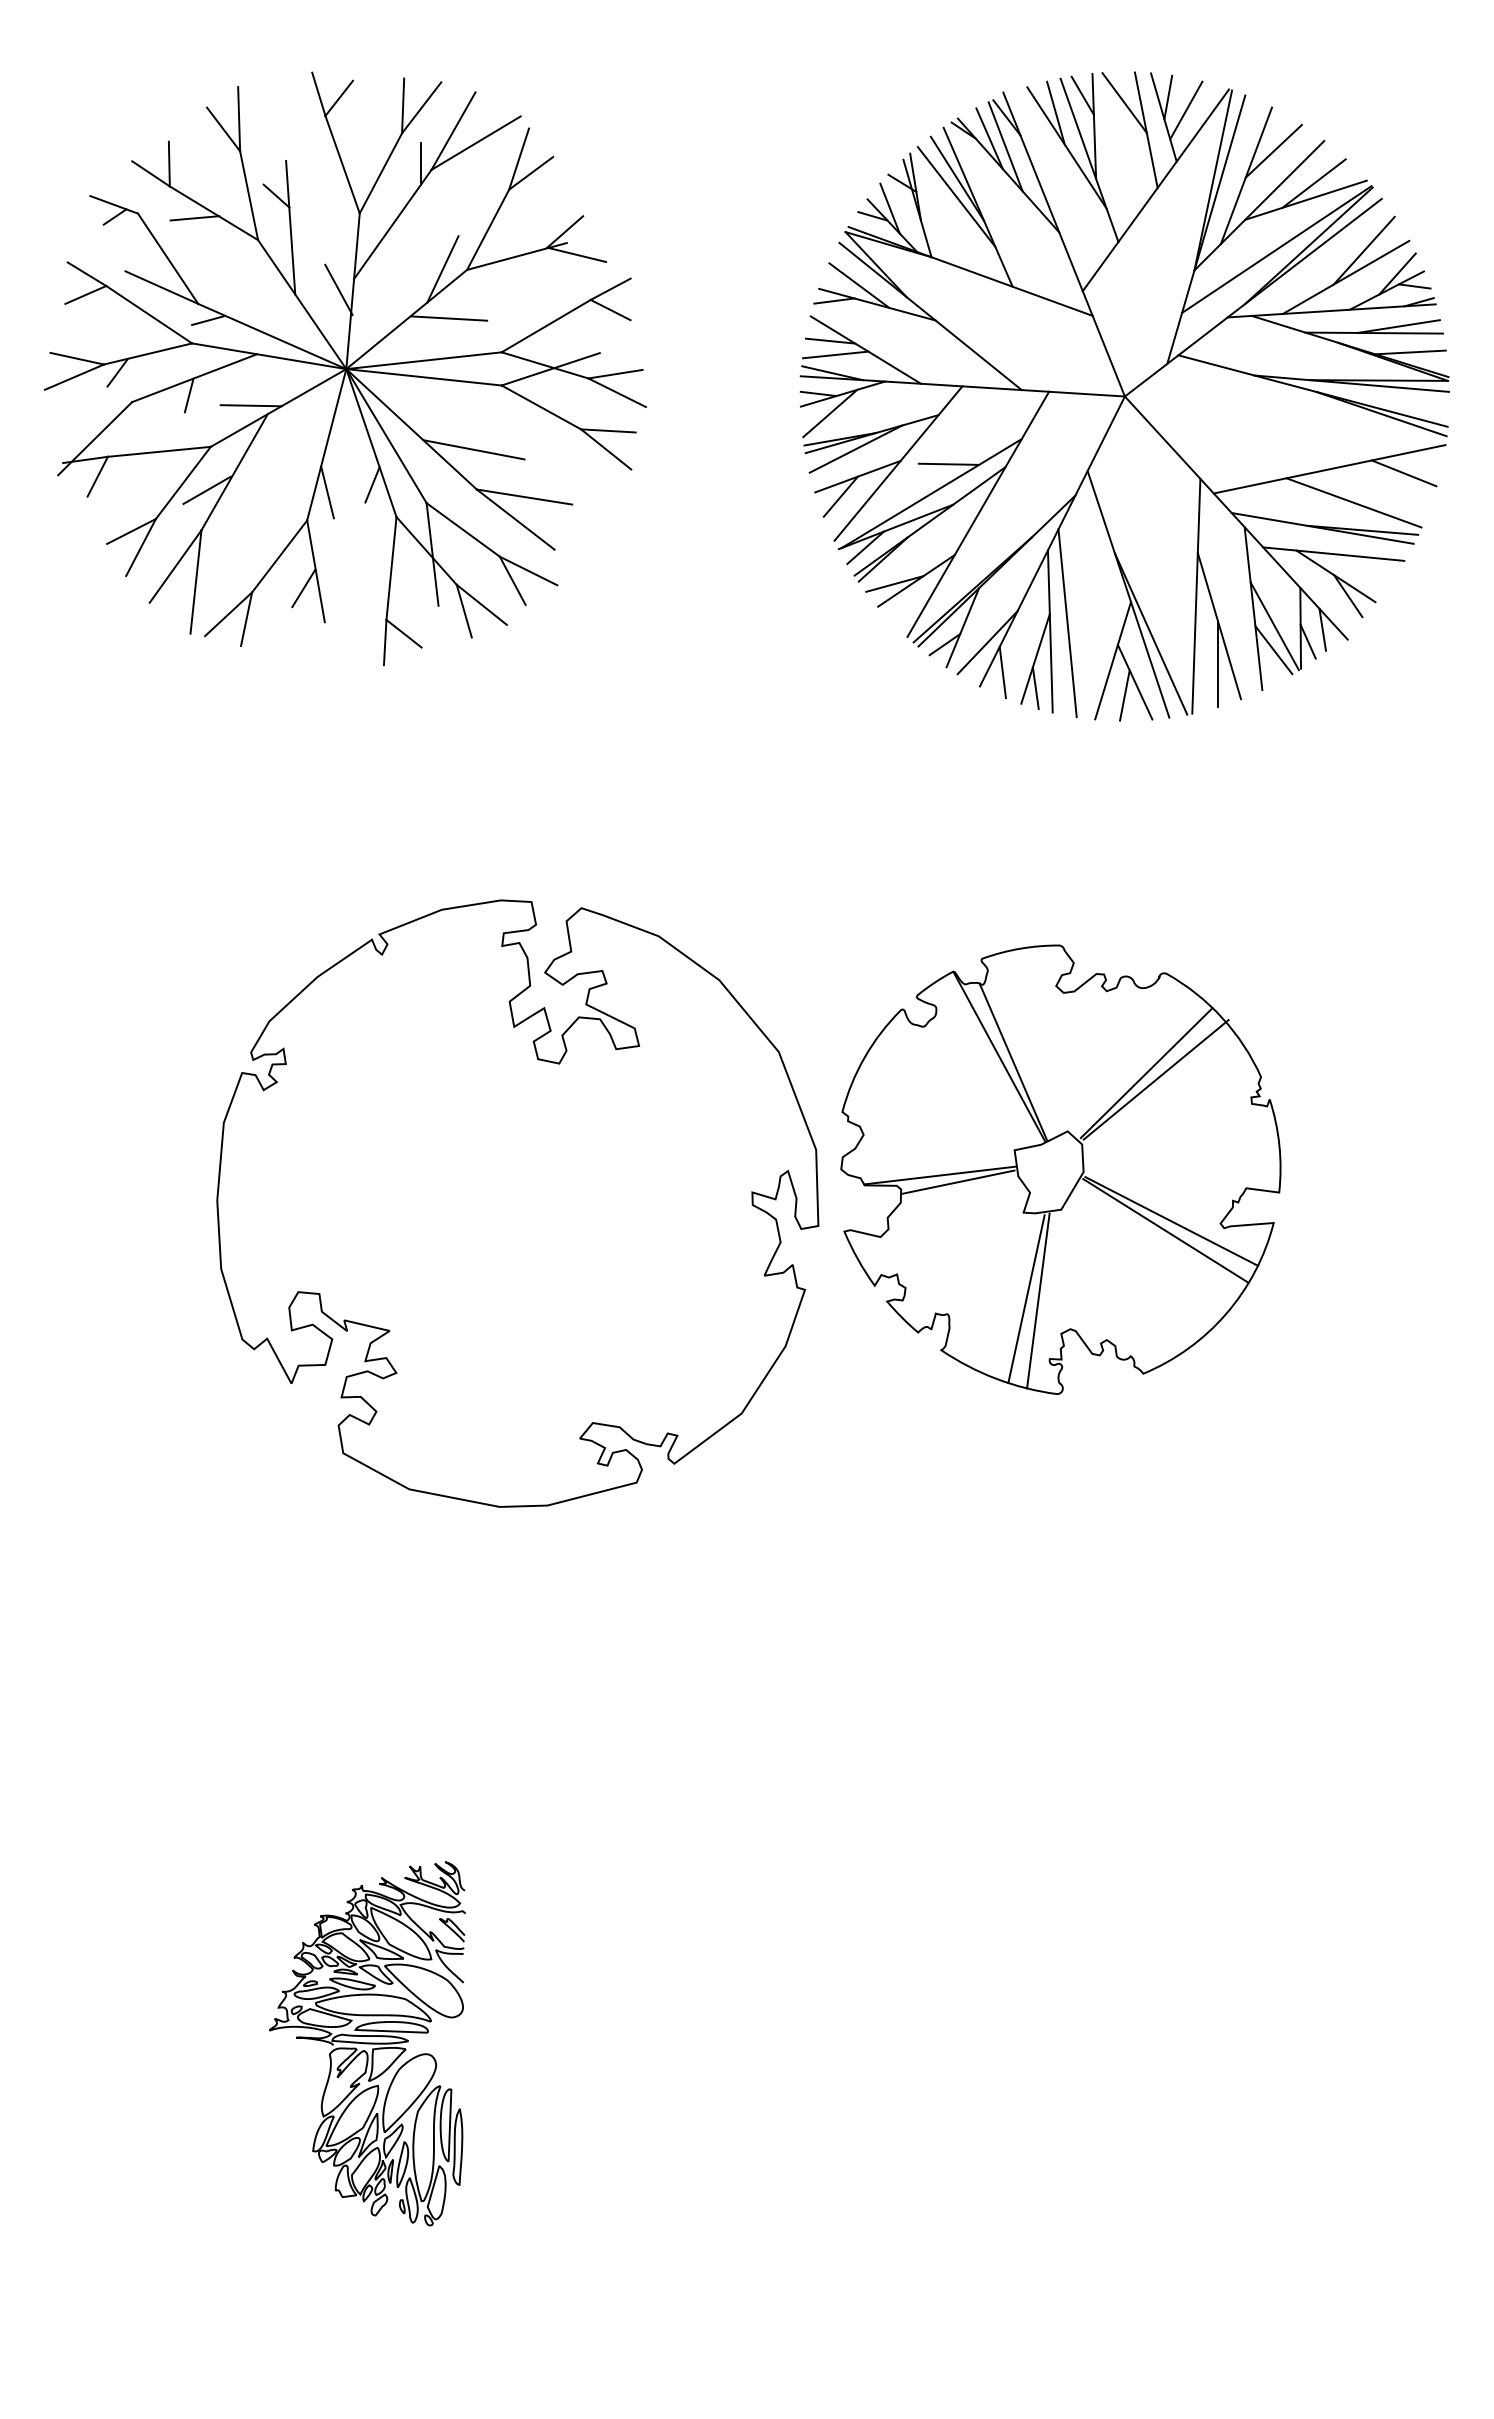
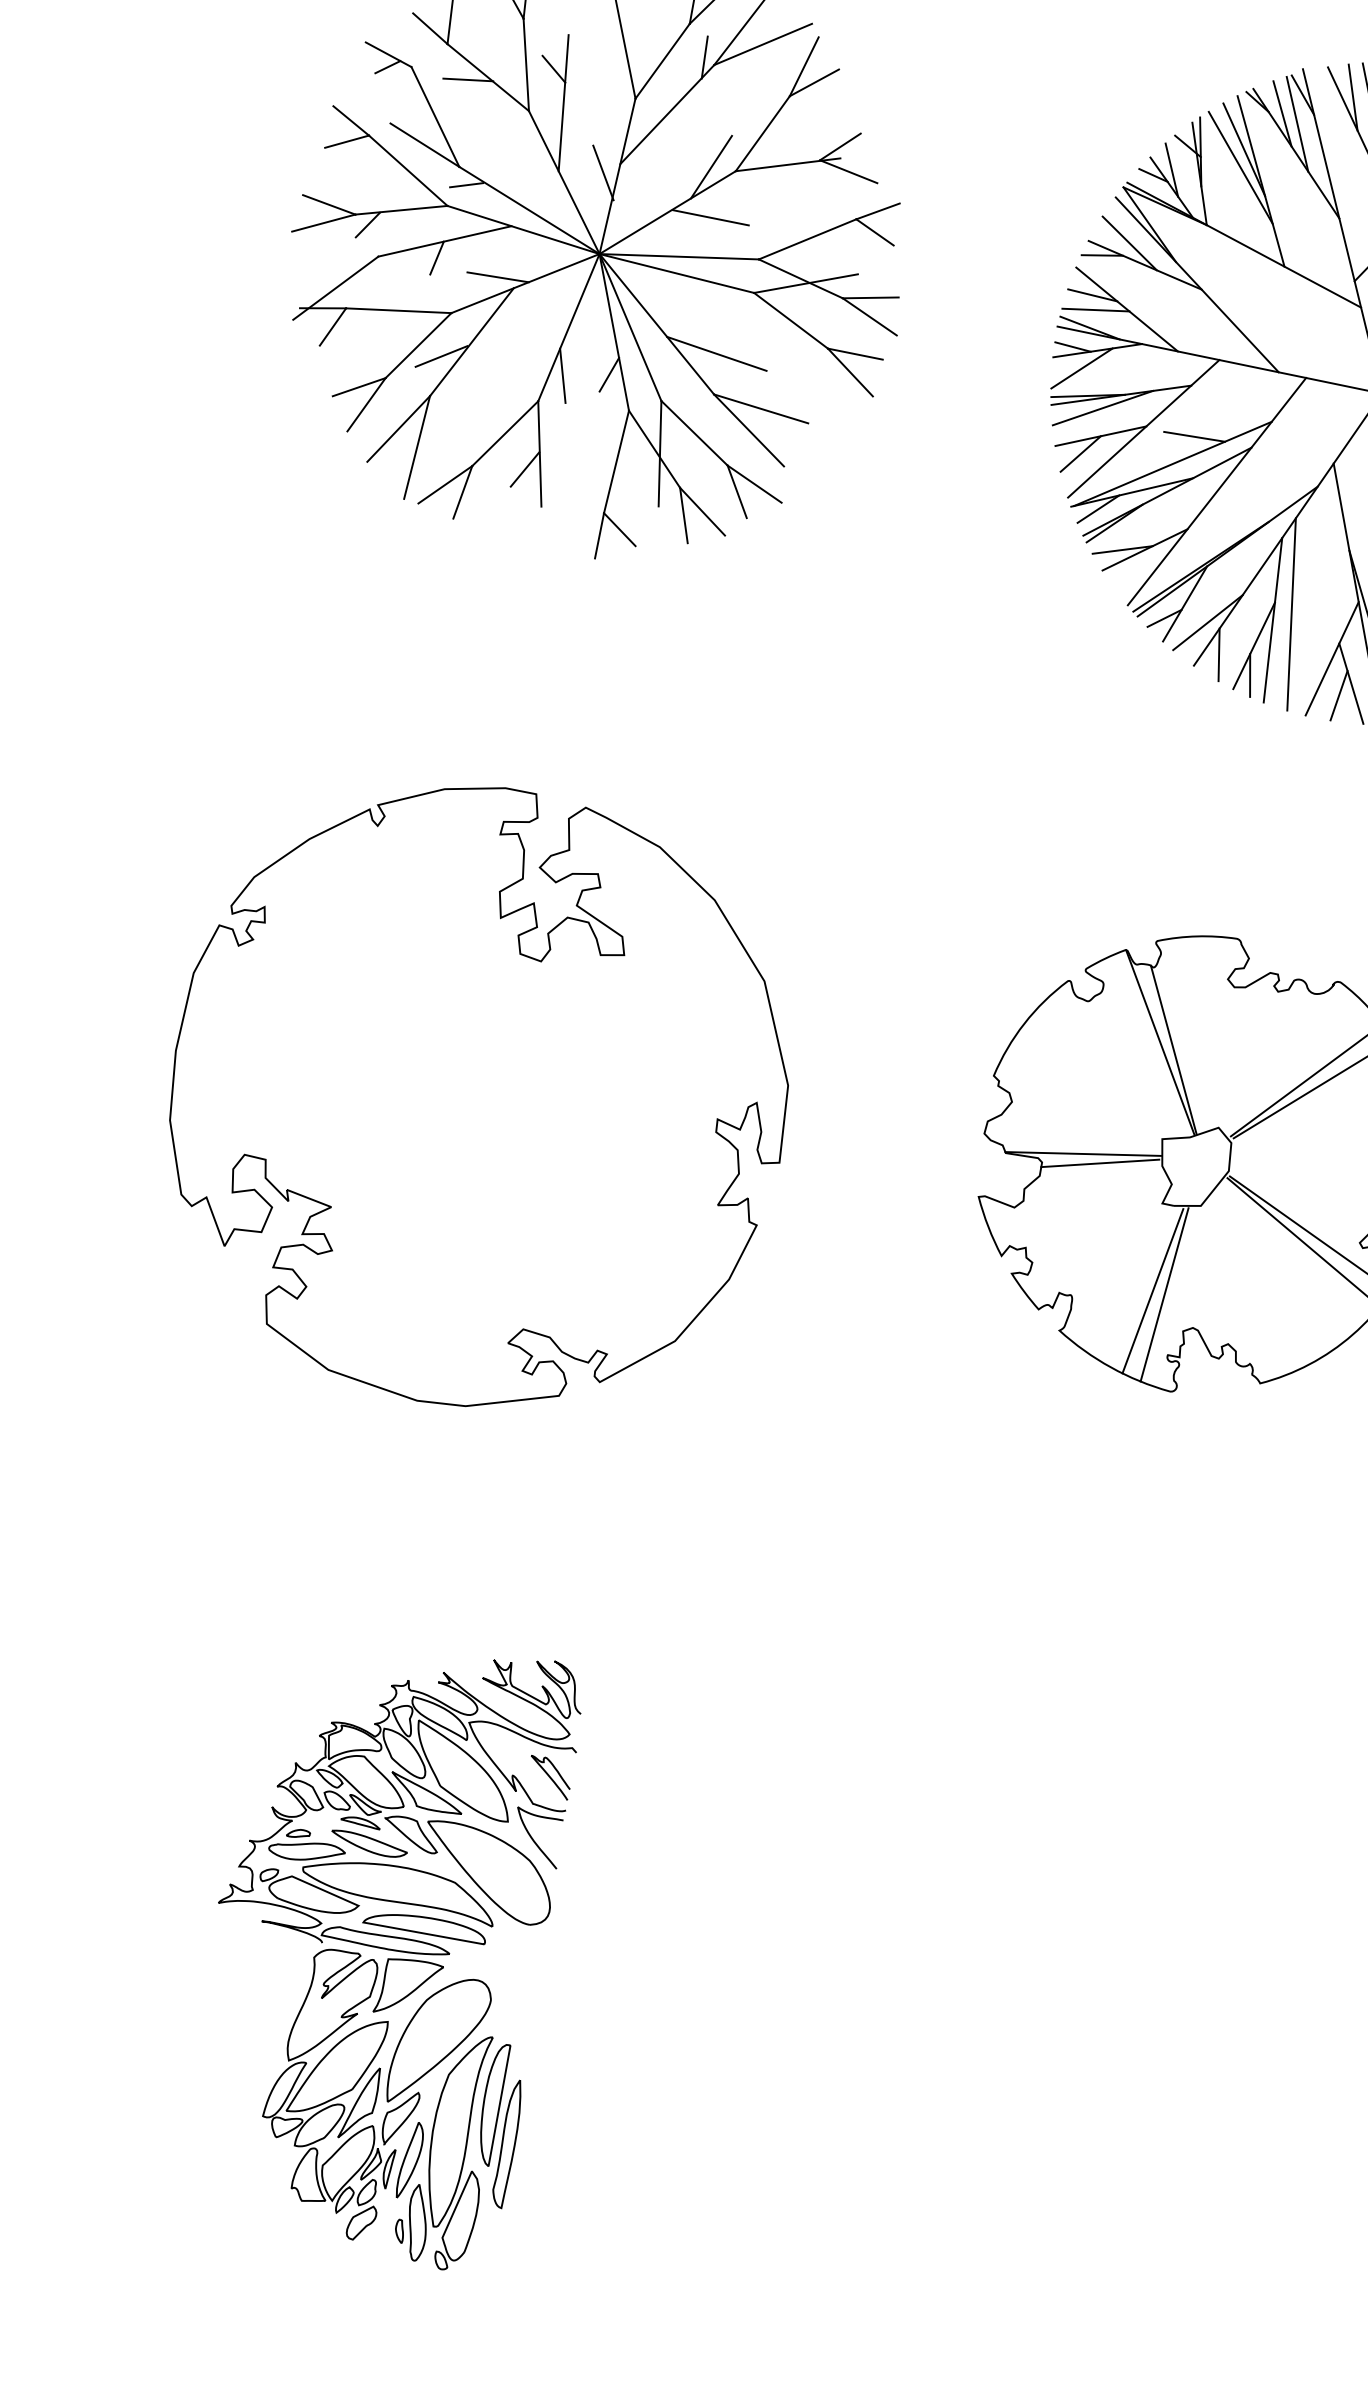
part: (517, 1203) -> (478, 1096), moved
part: (367, 2043) -> (380, 1948), size x1.67

